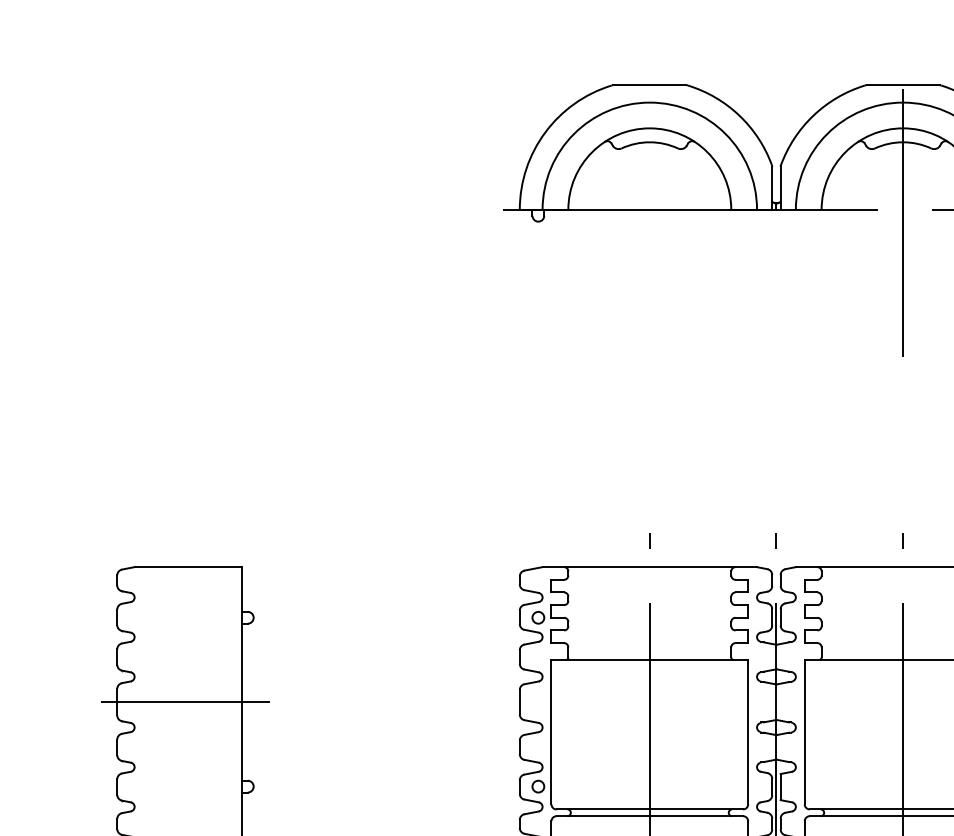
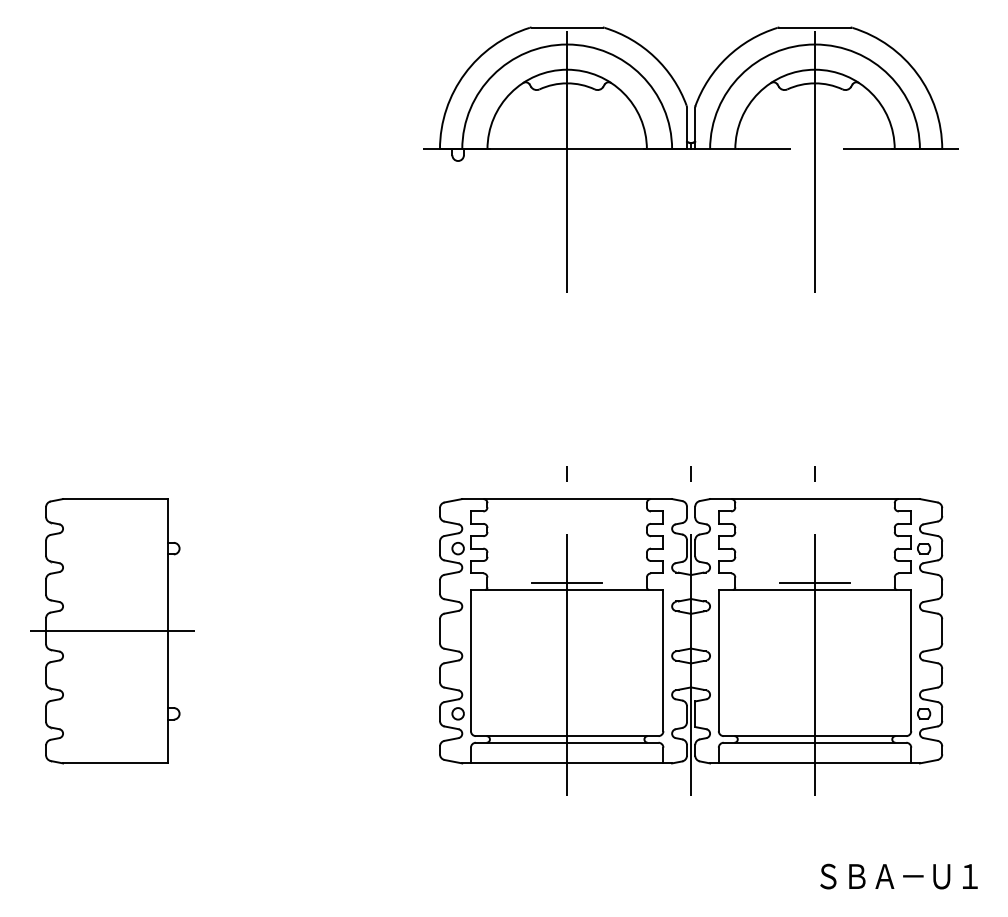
line: (650, 209) -> (567, 149), added
line: (650, 653) -> (567, 583), added
line: (902, 653) -> (814, 583), added

